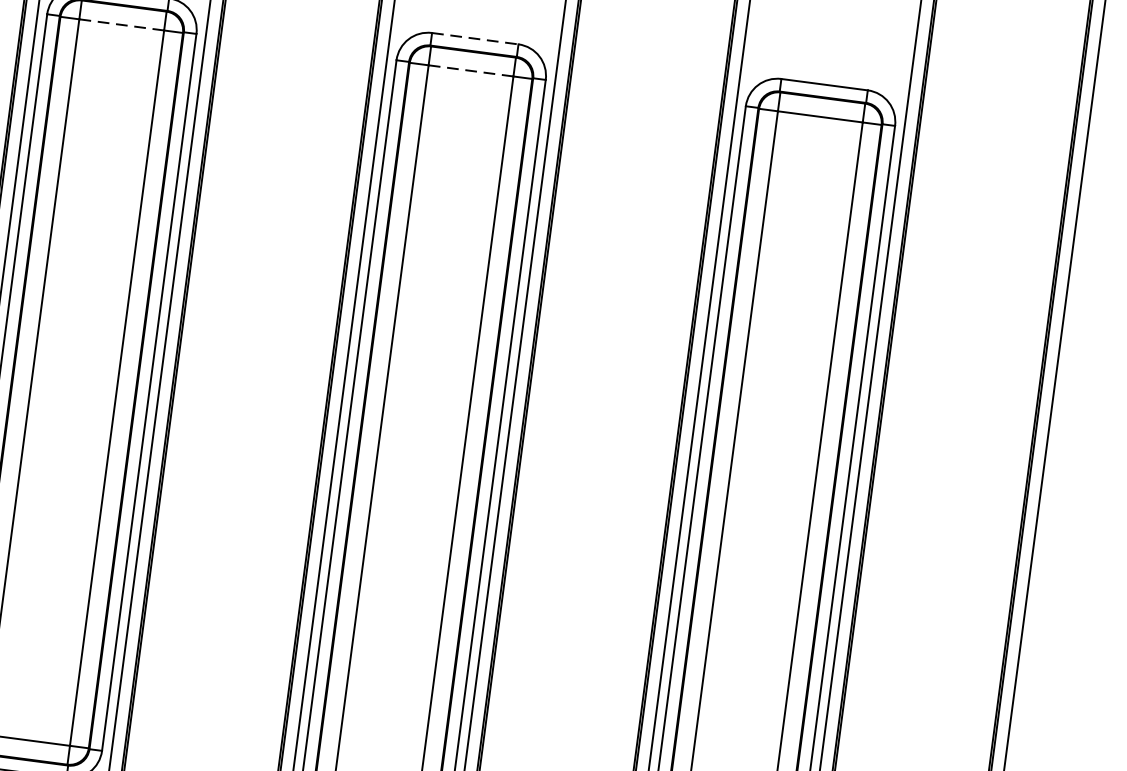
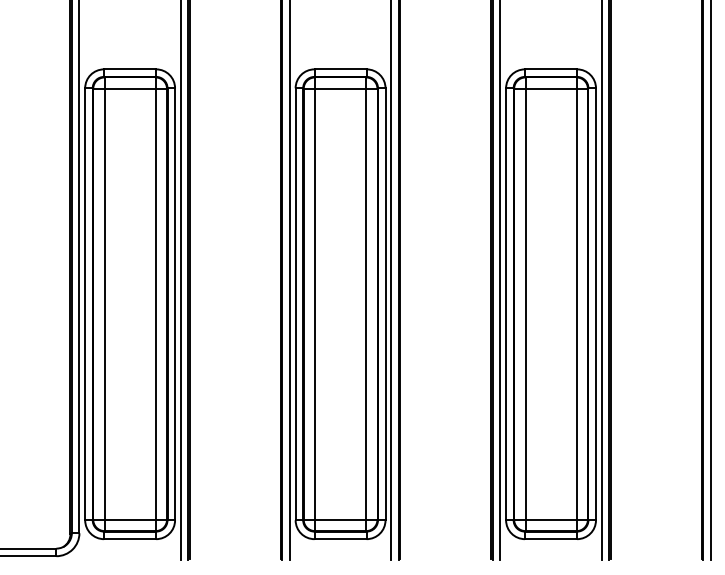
line: (122, 24) -> (130, 88), dashed -> solid
line: (476, 39) -> (341, 69), dashed -> solid
line: (470, 70) -> (340, 88), dashed -> solid

